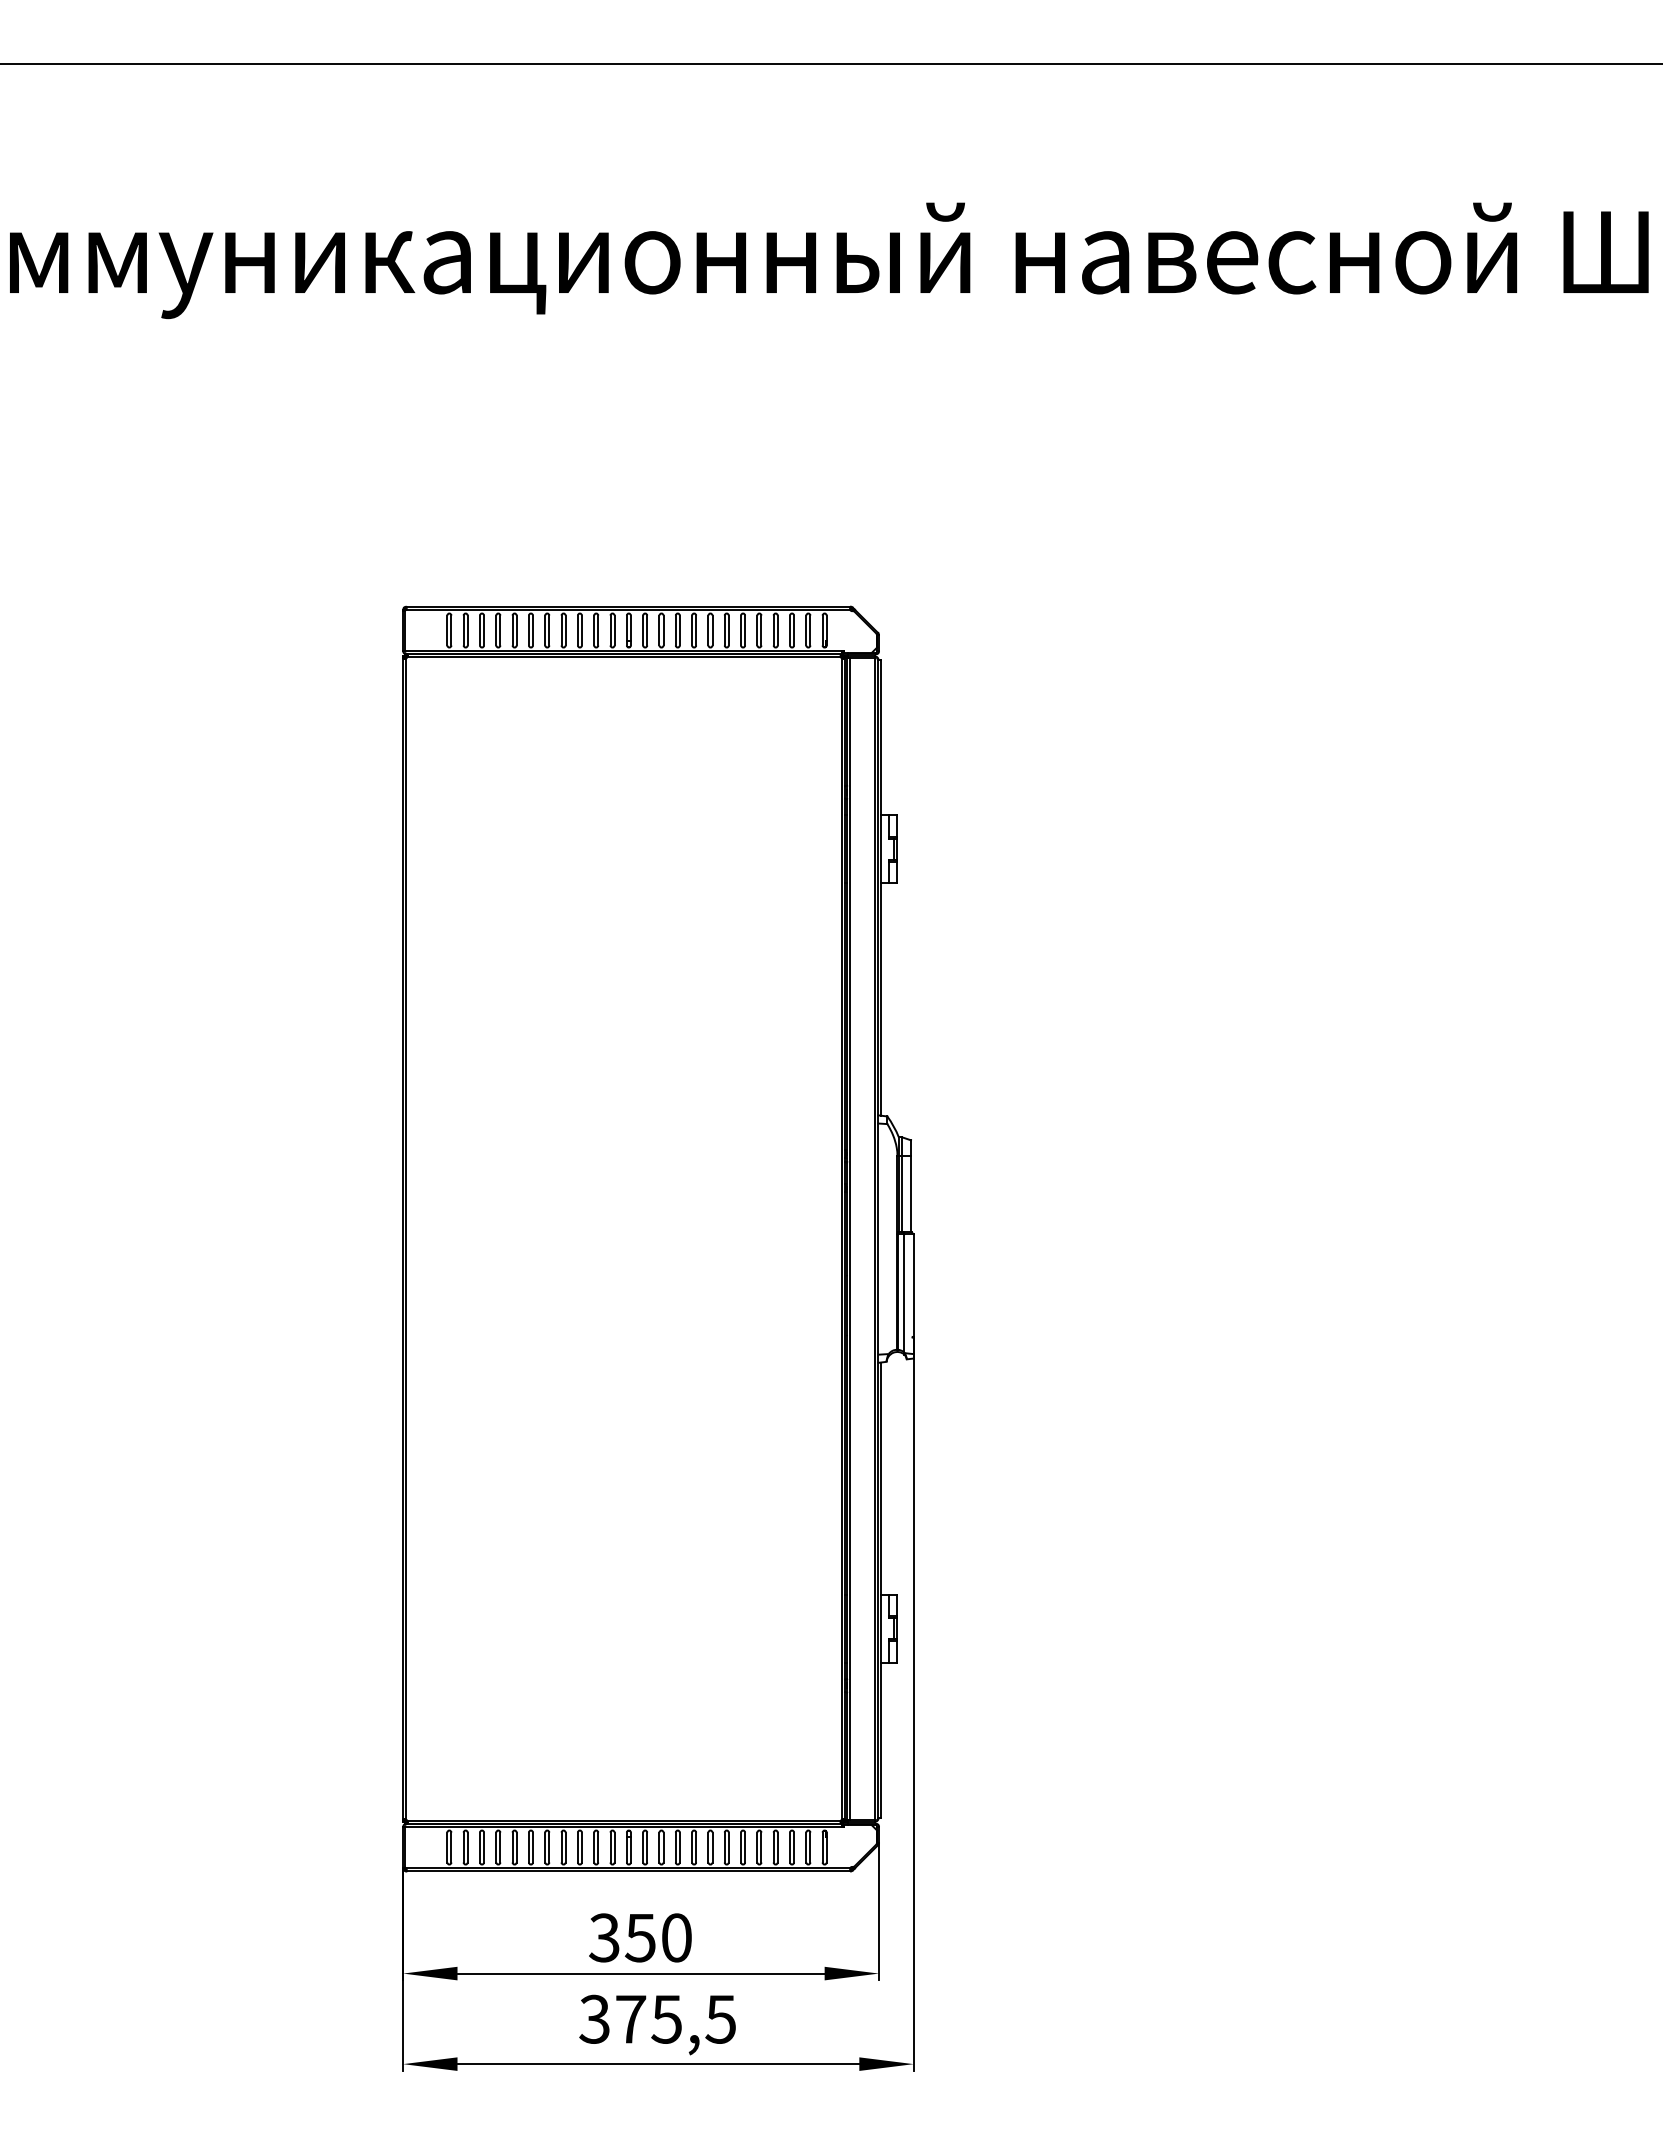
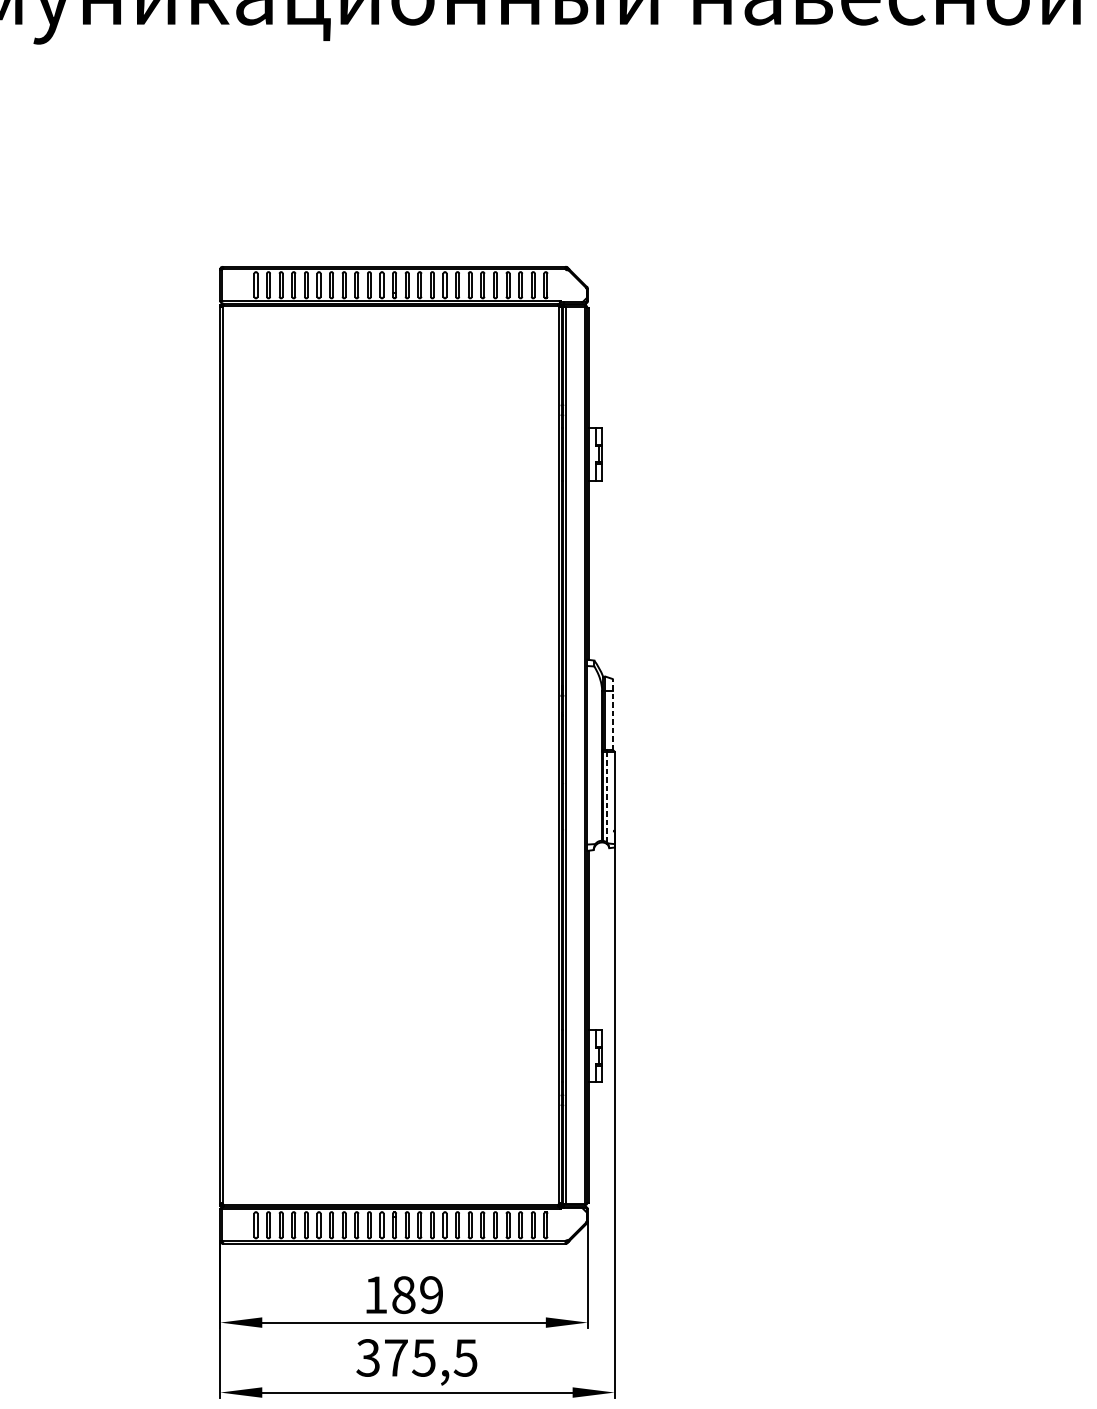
line: (911, 1185) -> (612, 713), solid -> dashed
line: (904, 1293) -> (607, 797), solid -> dashed
text: (640, 1937) -> (403, 1294), 350 -> 189

